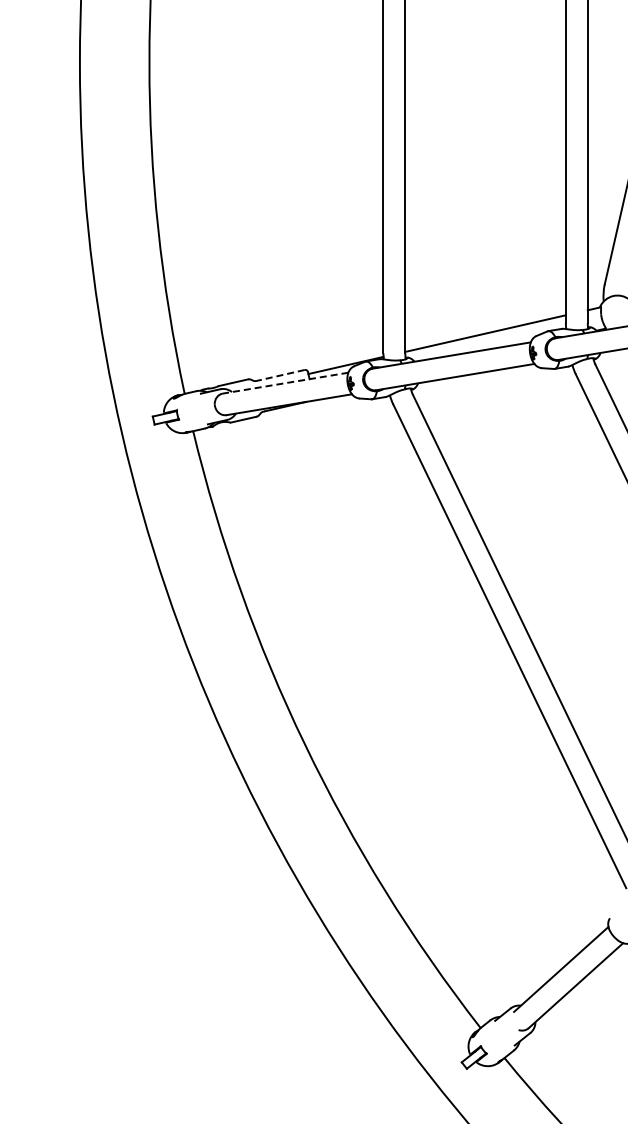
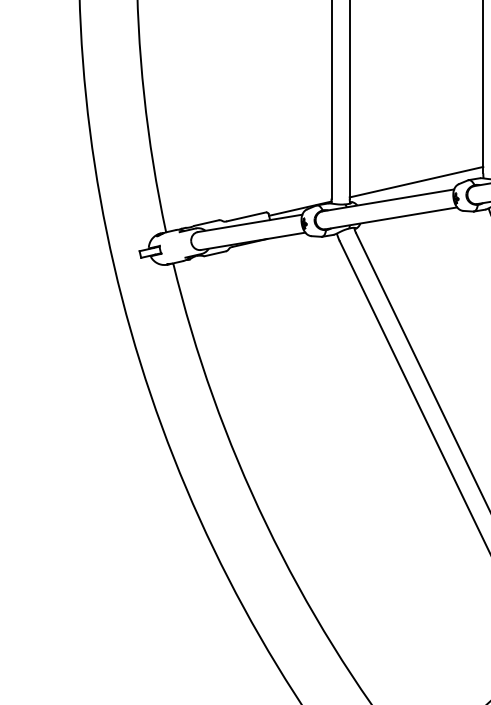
line: (281, 375) -> (246, 217), dashed -> solid
line: (285, 383) -> (250, 223), dashed -> solid

